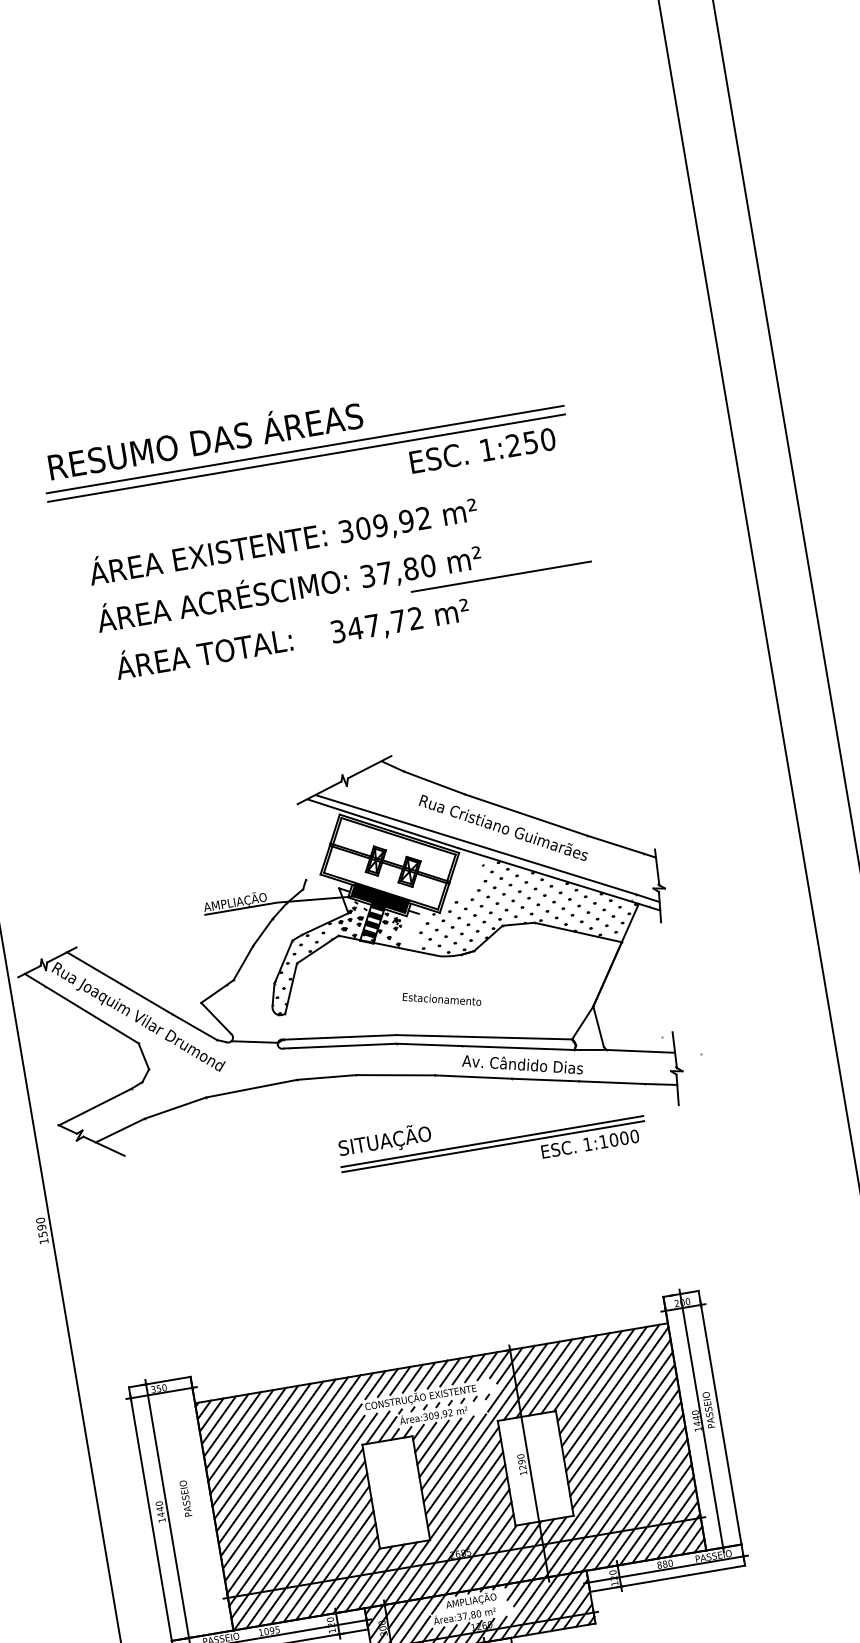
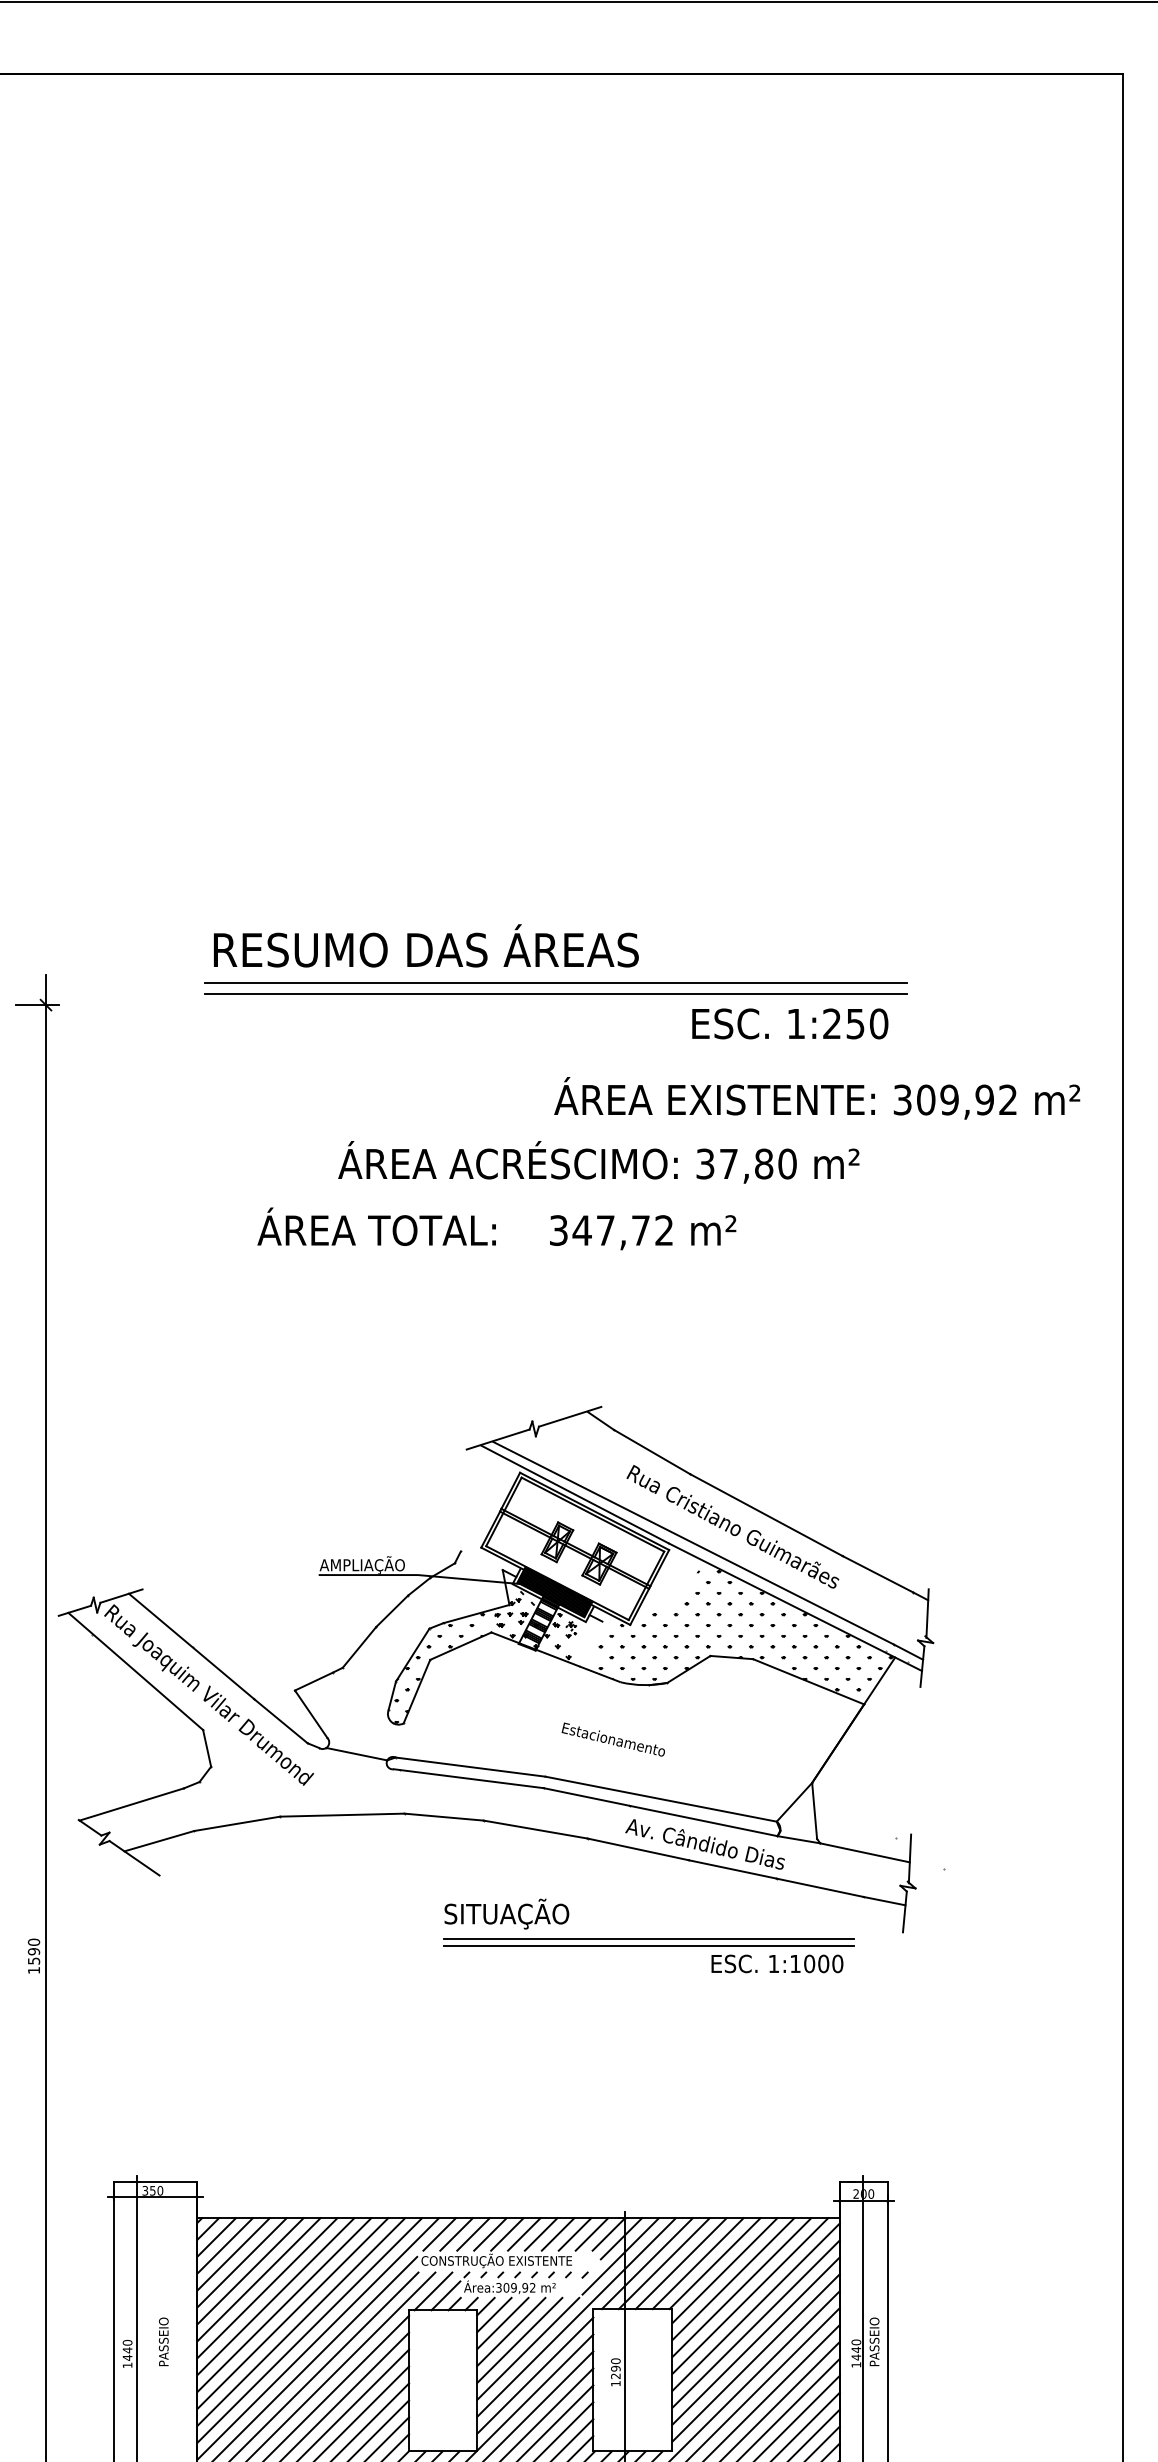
text: (283, 540) -> (817, 1098), moved
line: (501, 576) -> (786, 1194), removed
text: (288, 588) -> (598, 1162), moved

